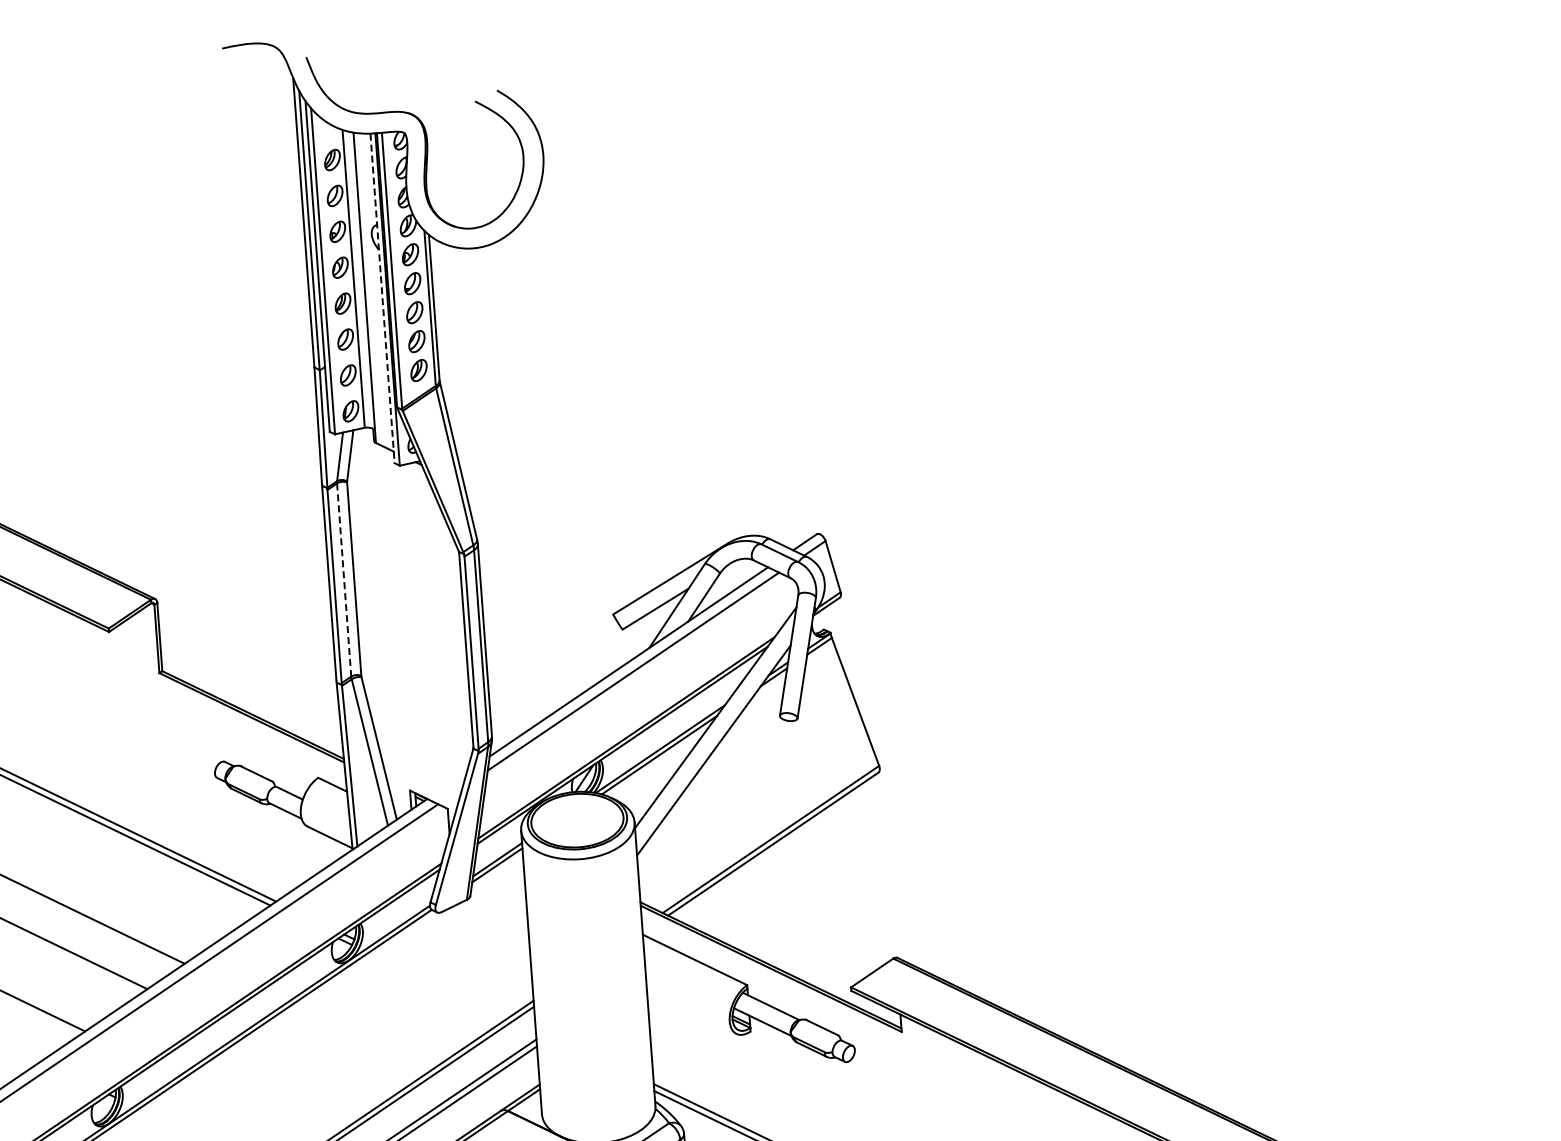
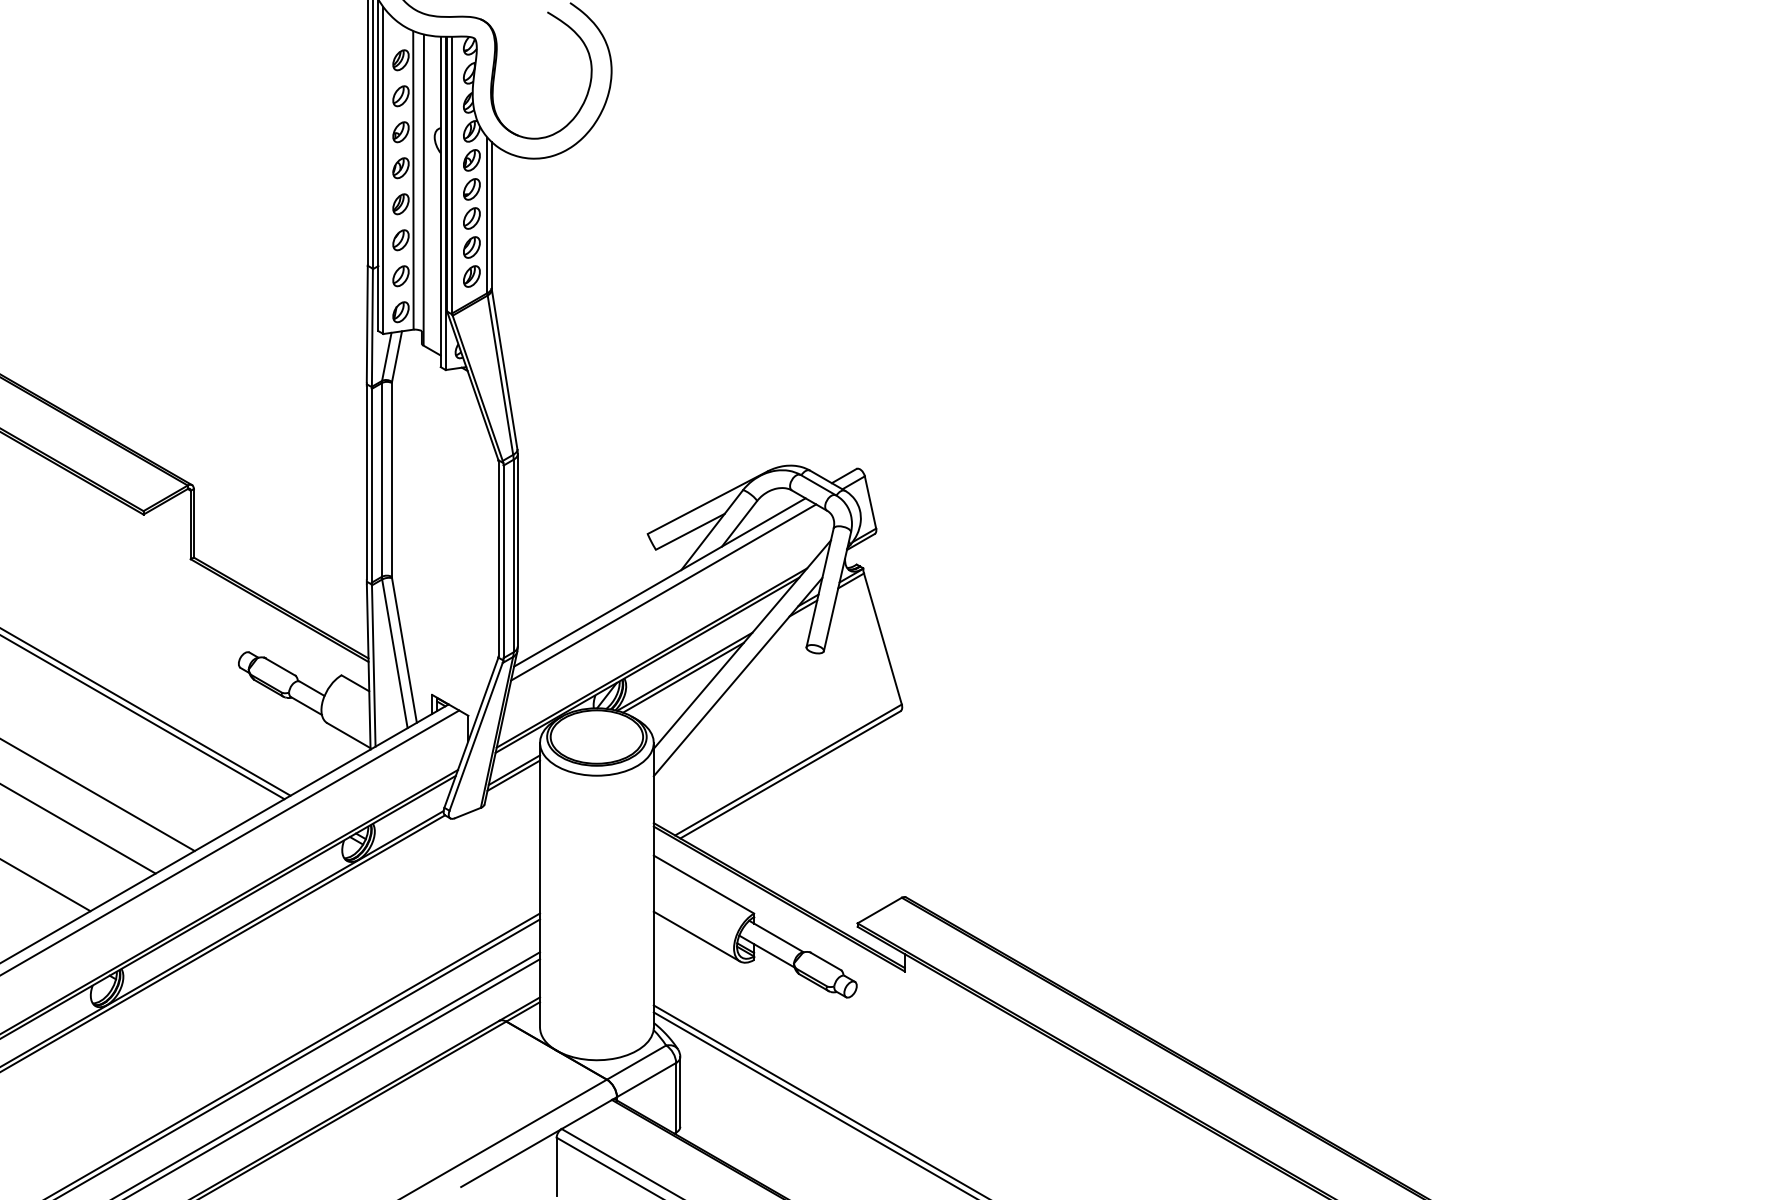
line: (382, 299) -> (440, 202), dashed -> solid
line: (343, 579) -> (381, 479), dashed -> solid
line: (691, 1012) -> (696, 936), added

